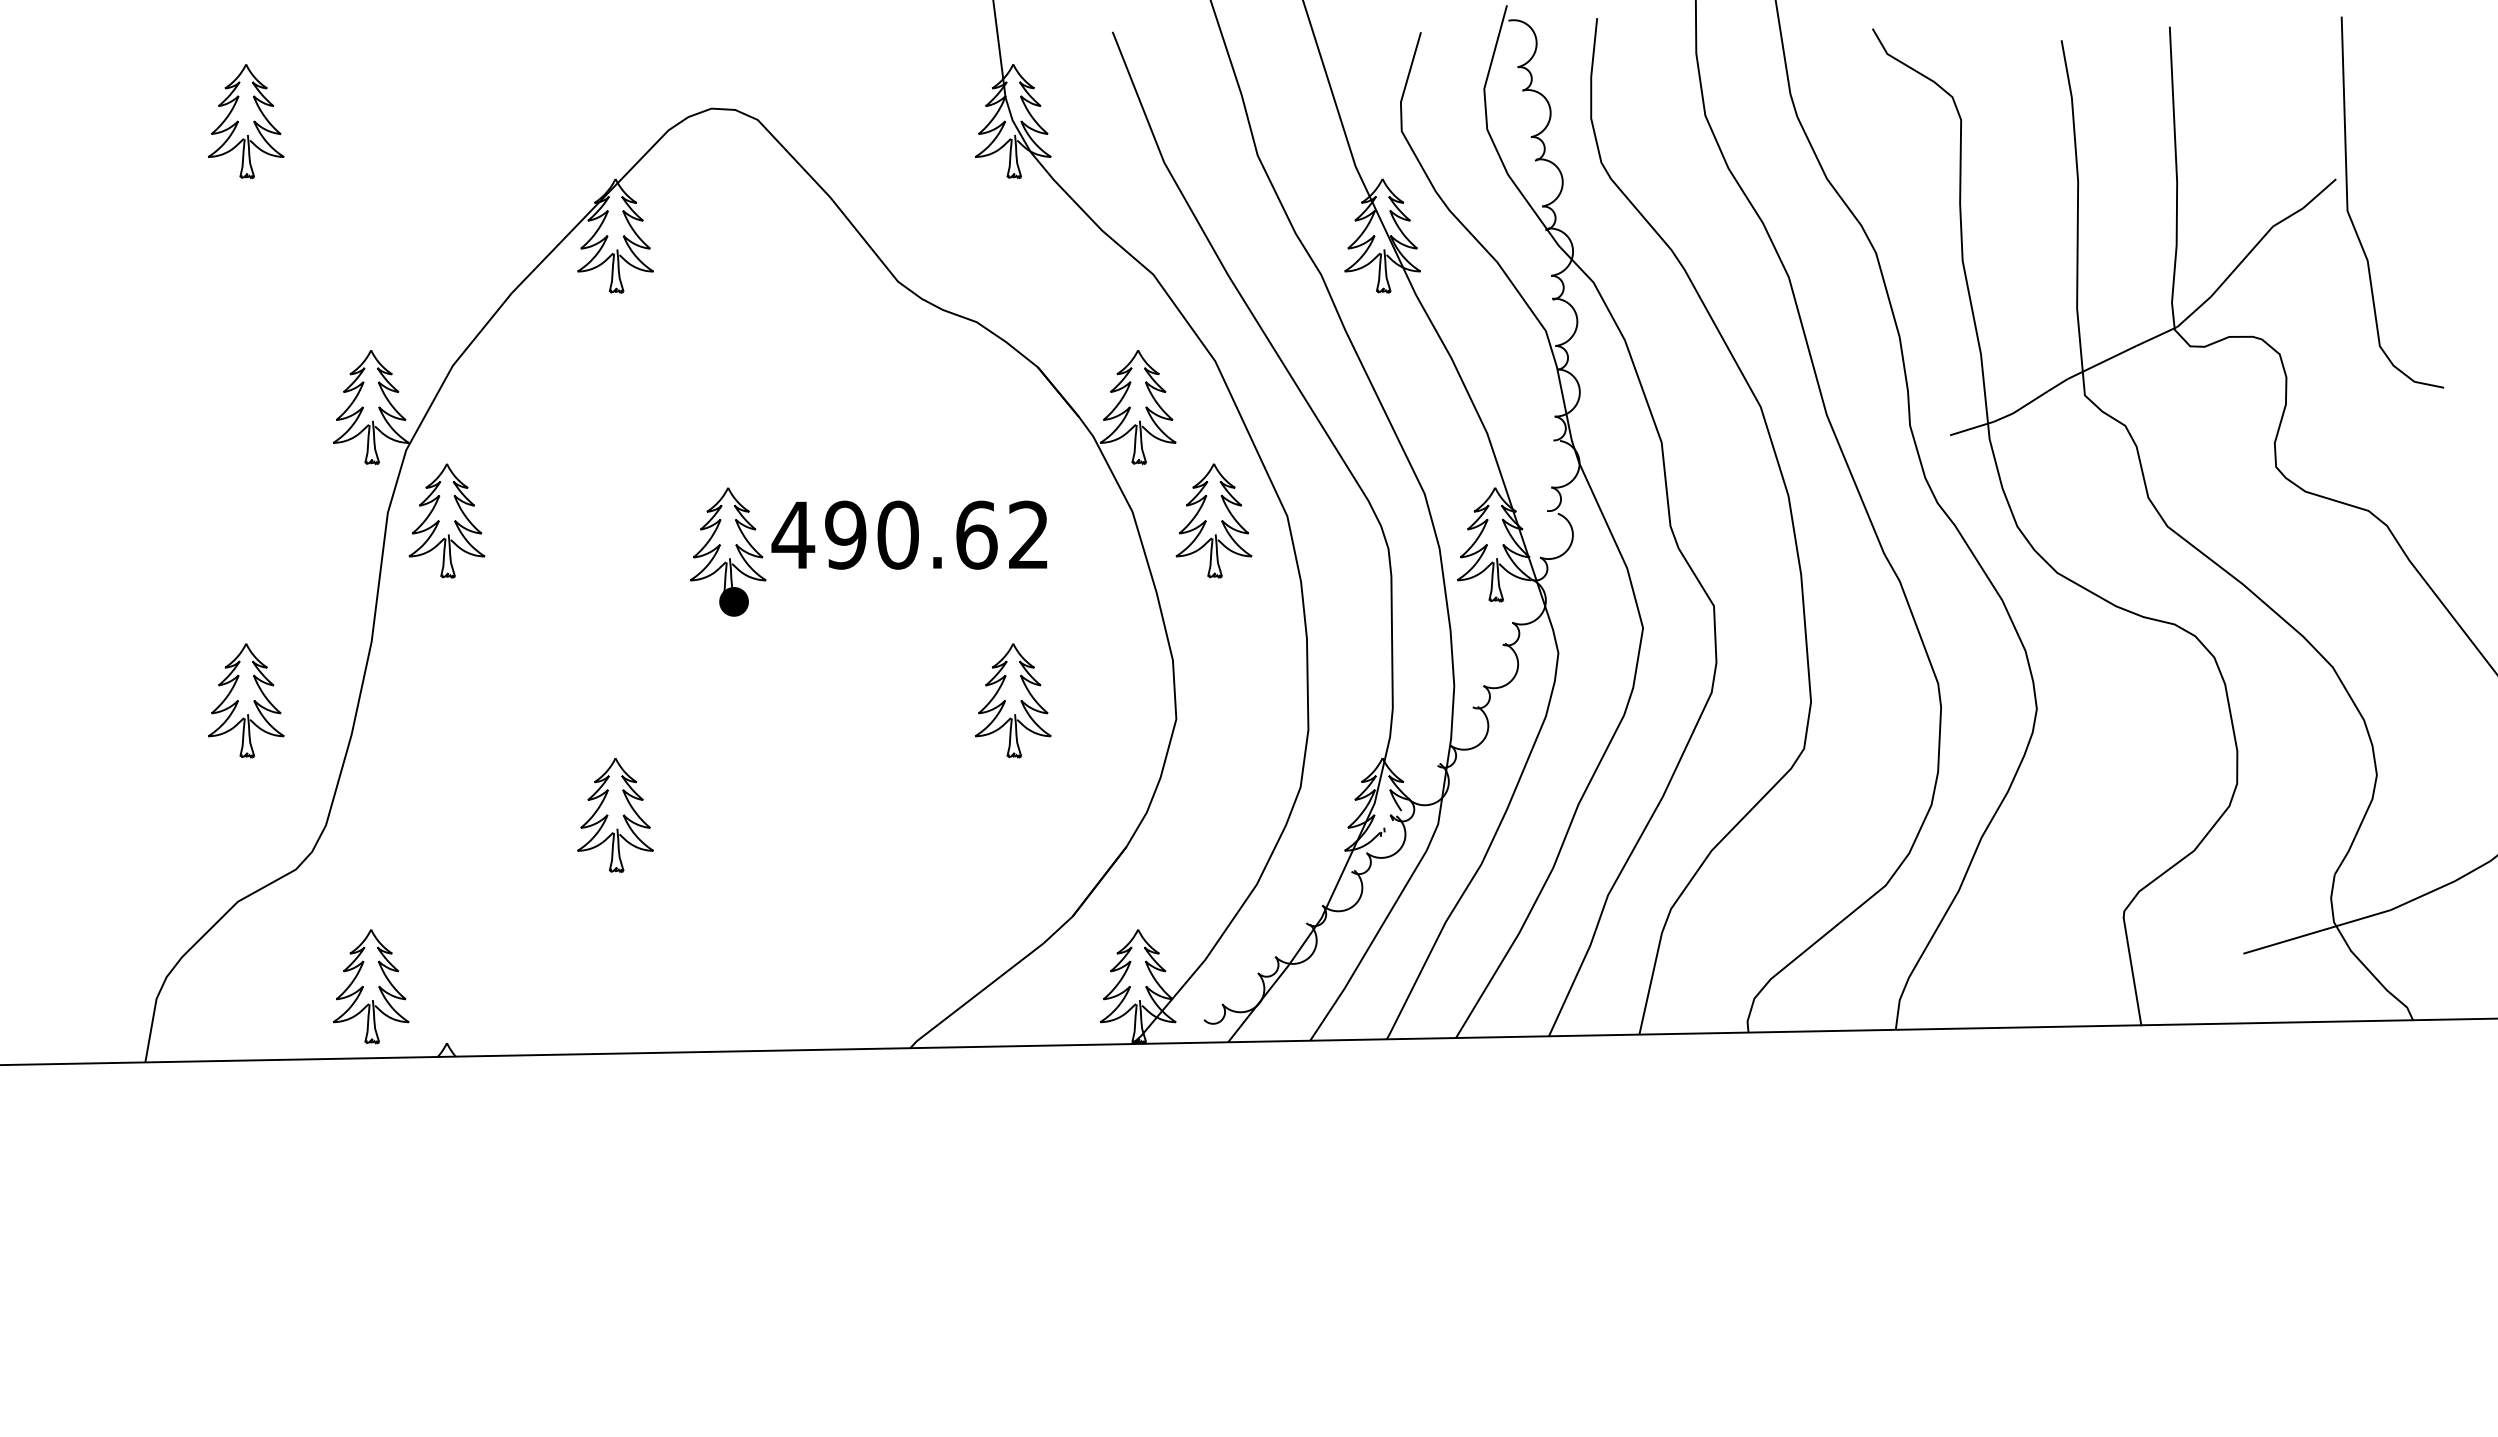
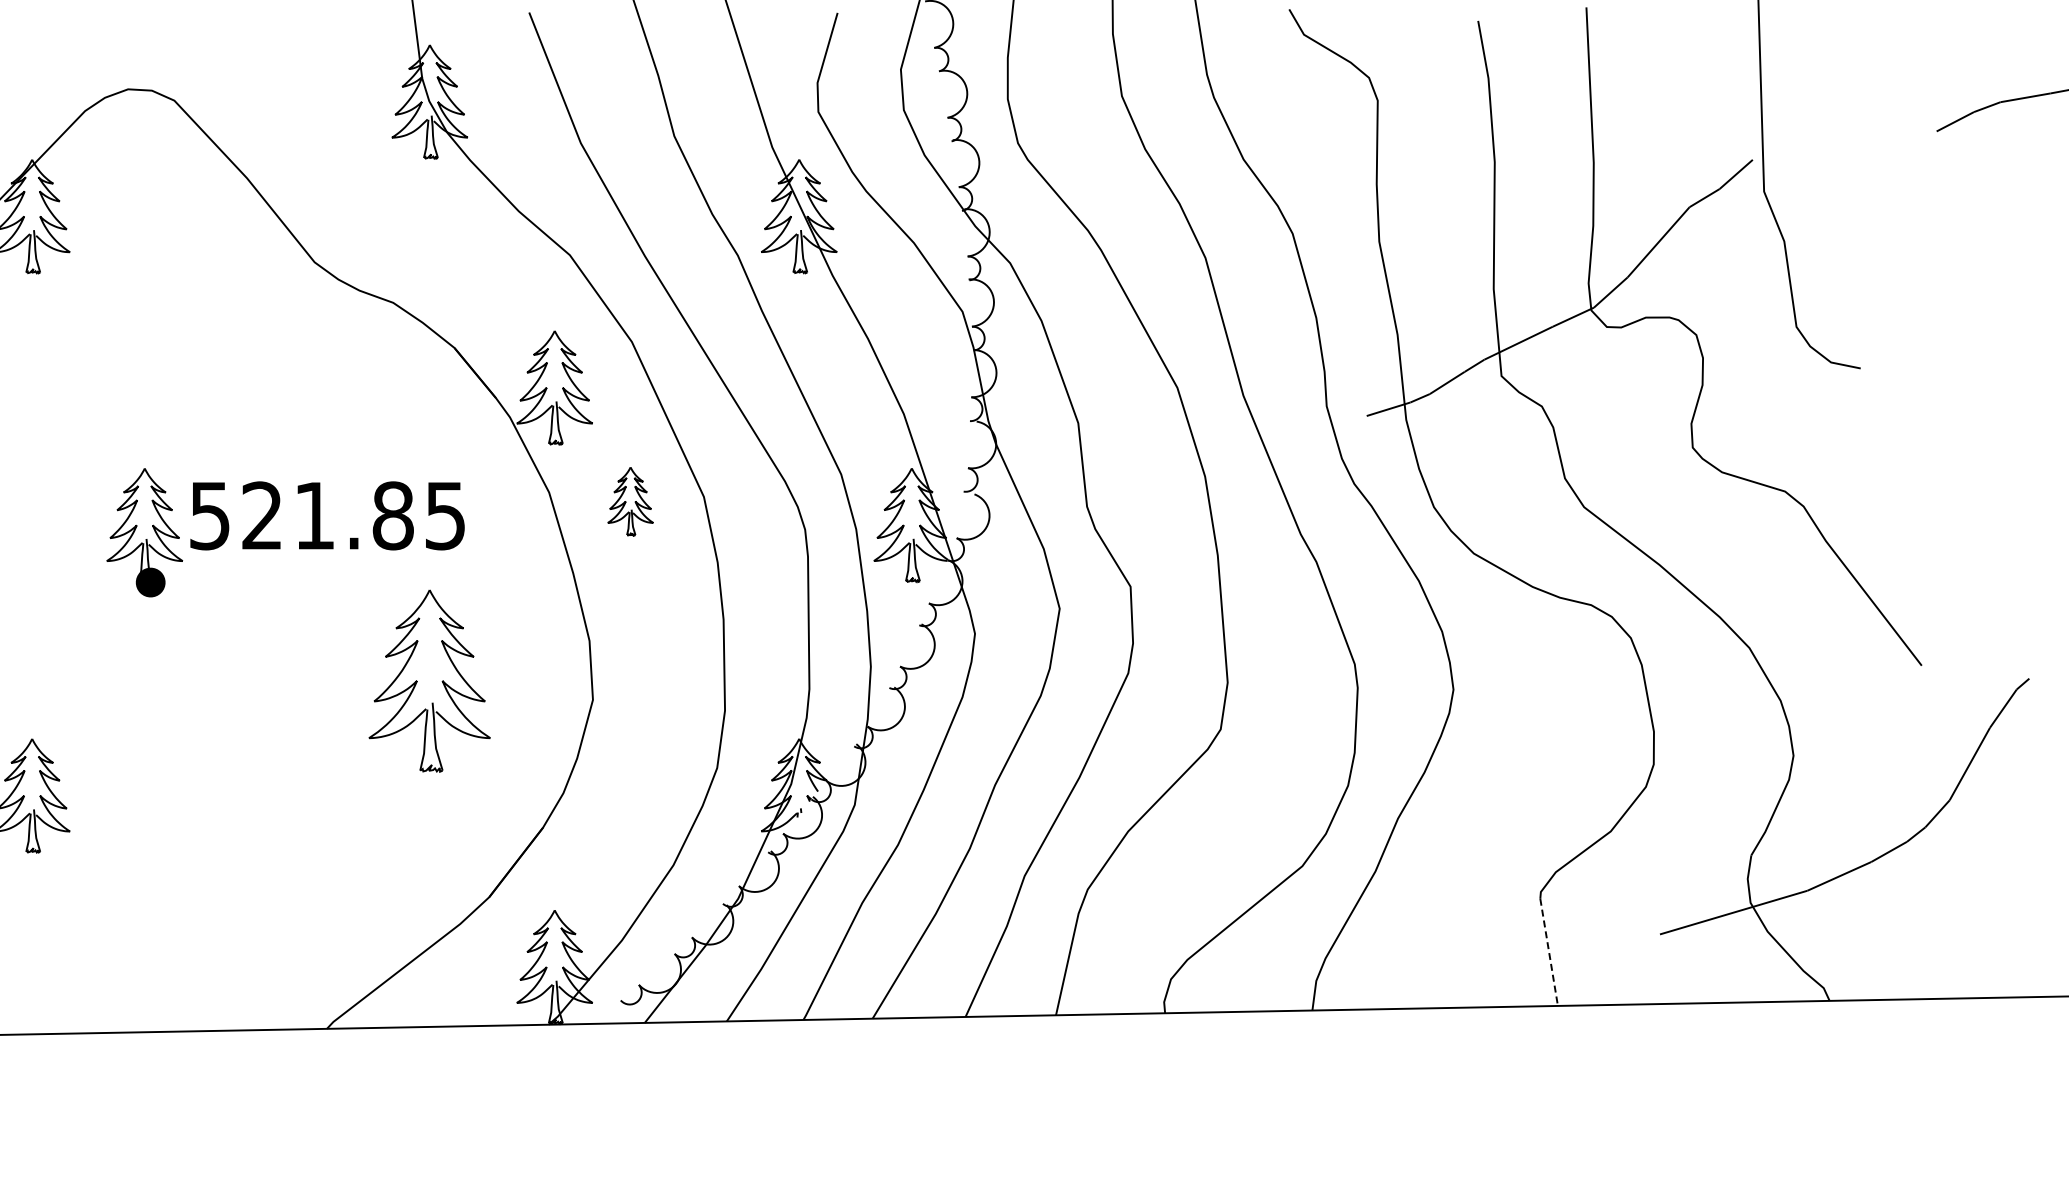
part: (1213, 520) -> (630, 501), size x0.6
text: (909, 534) -> (326, 515), 490.62 -> 521.85
part: (1013, 700) -> (430, 681), size x1.6
line: (2132, 972) -> (1549, 953), solid -> dashed

